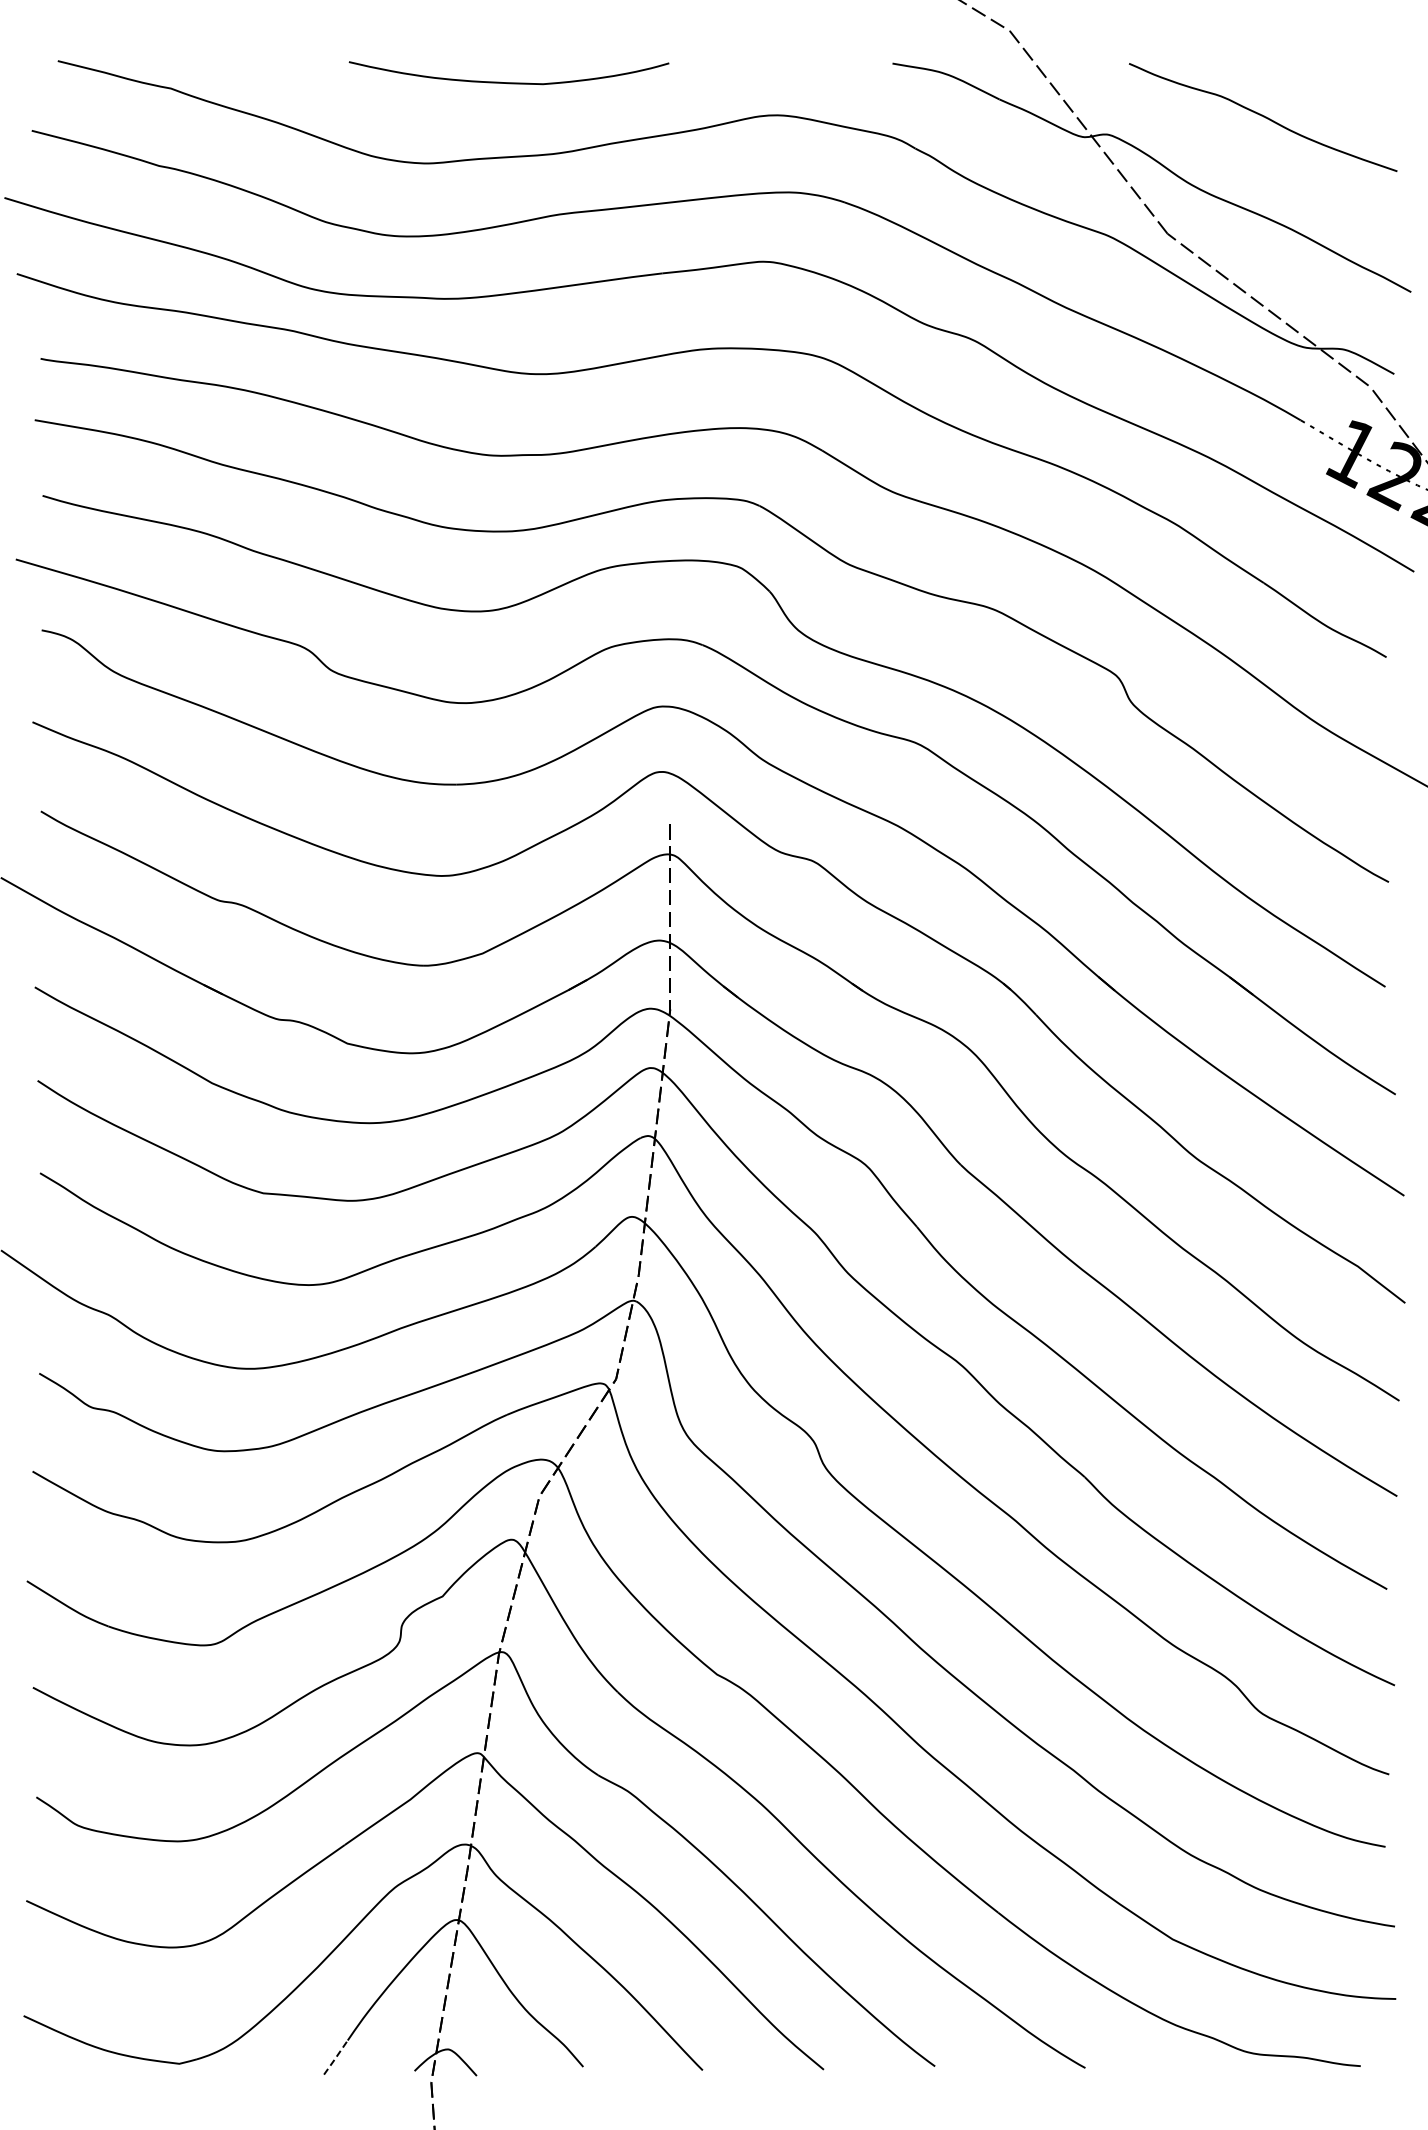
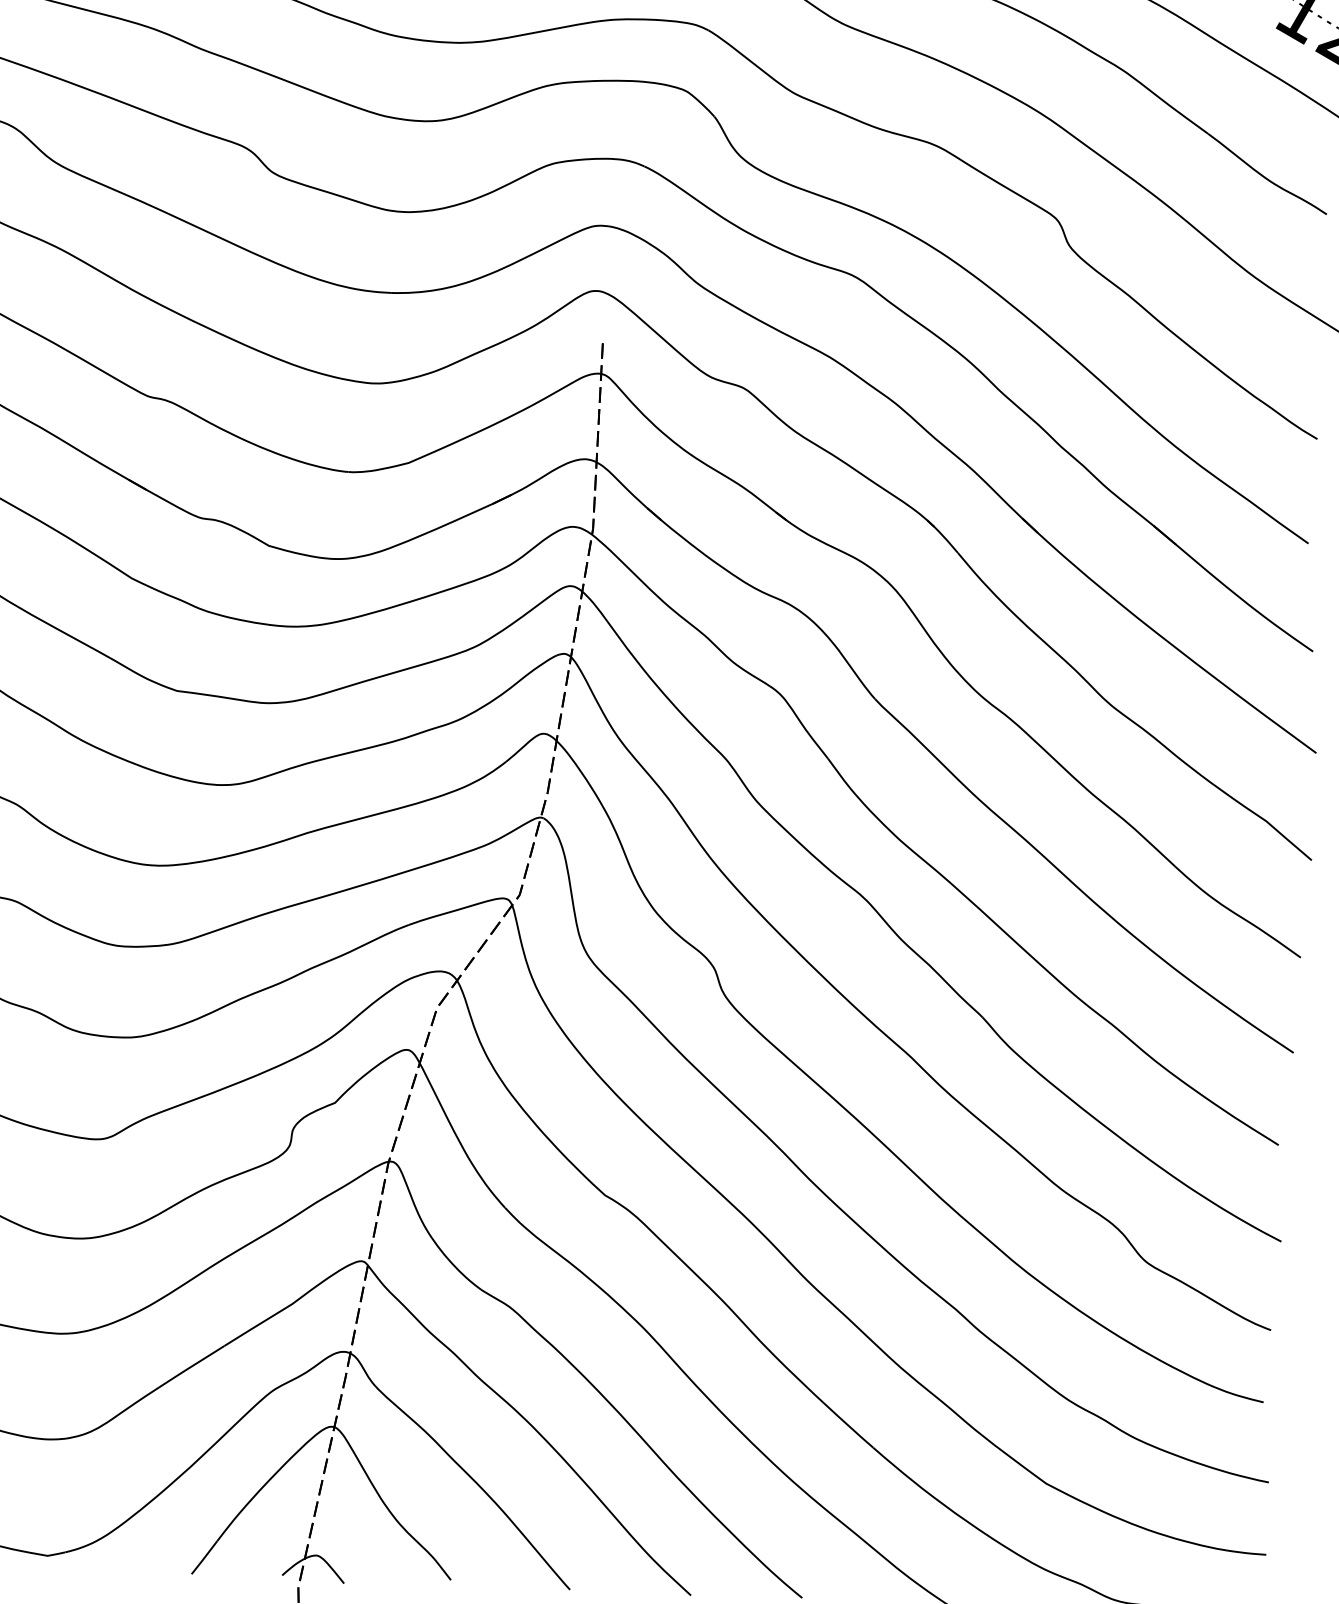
line: (335, 2058) -> (203, 1558), dashed -> solid

